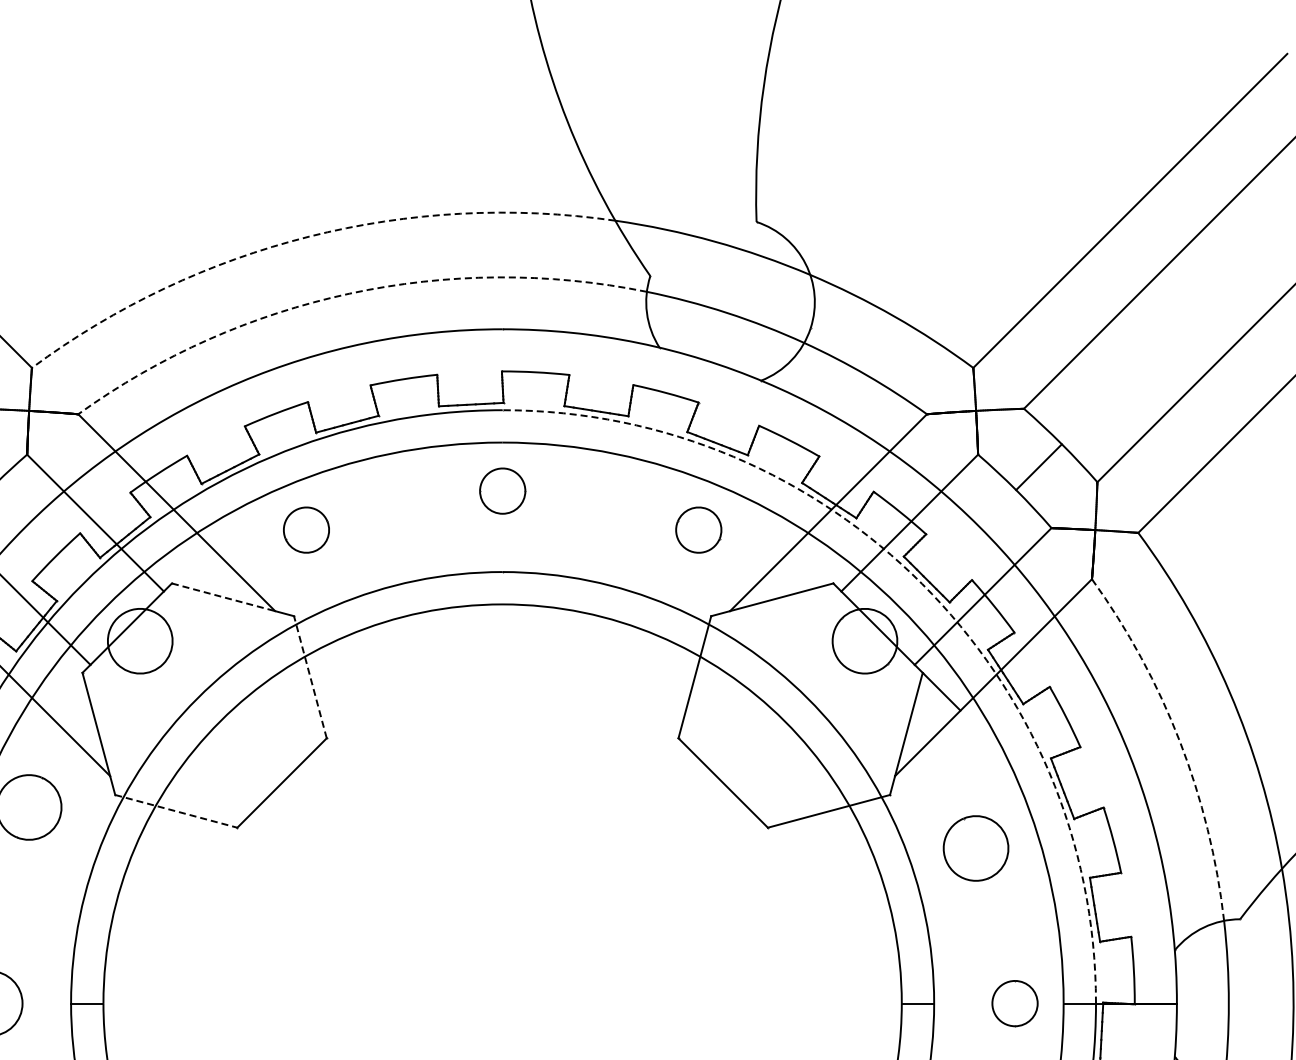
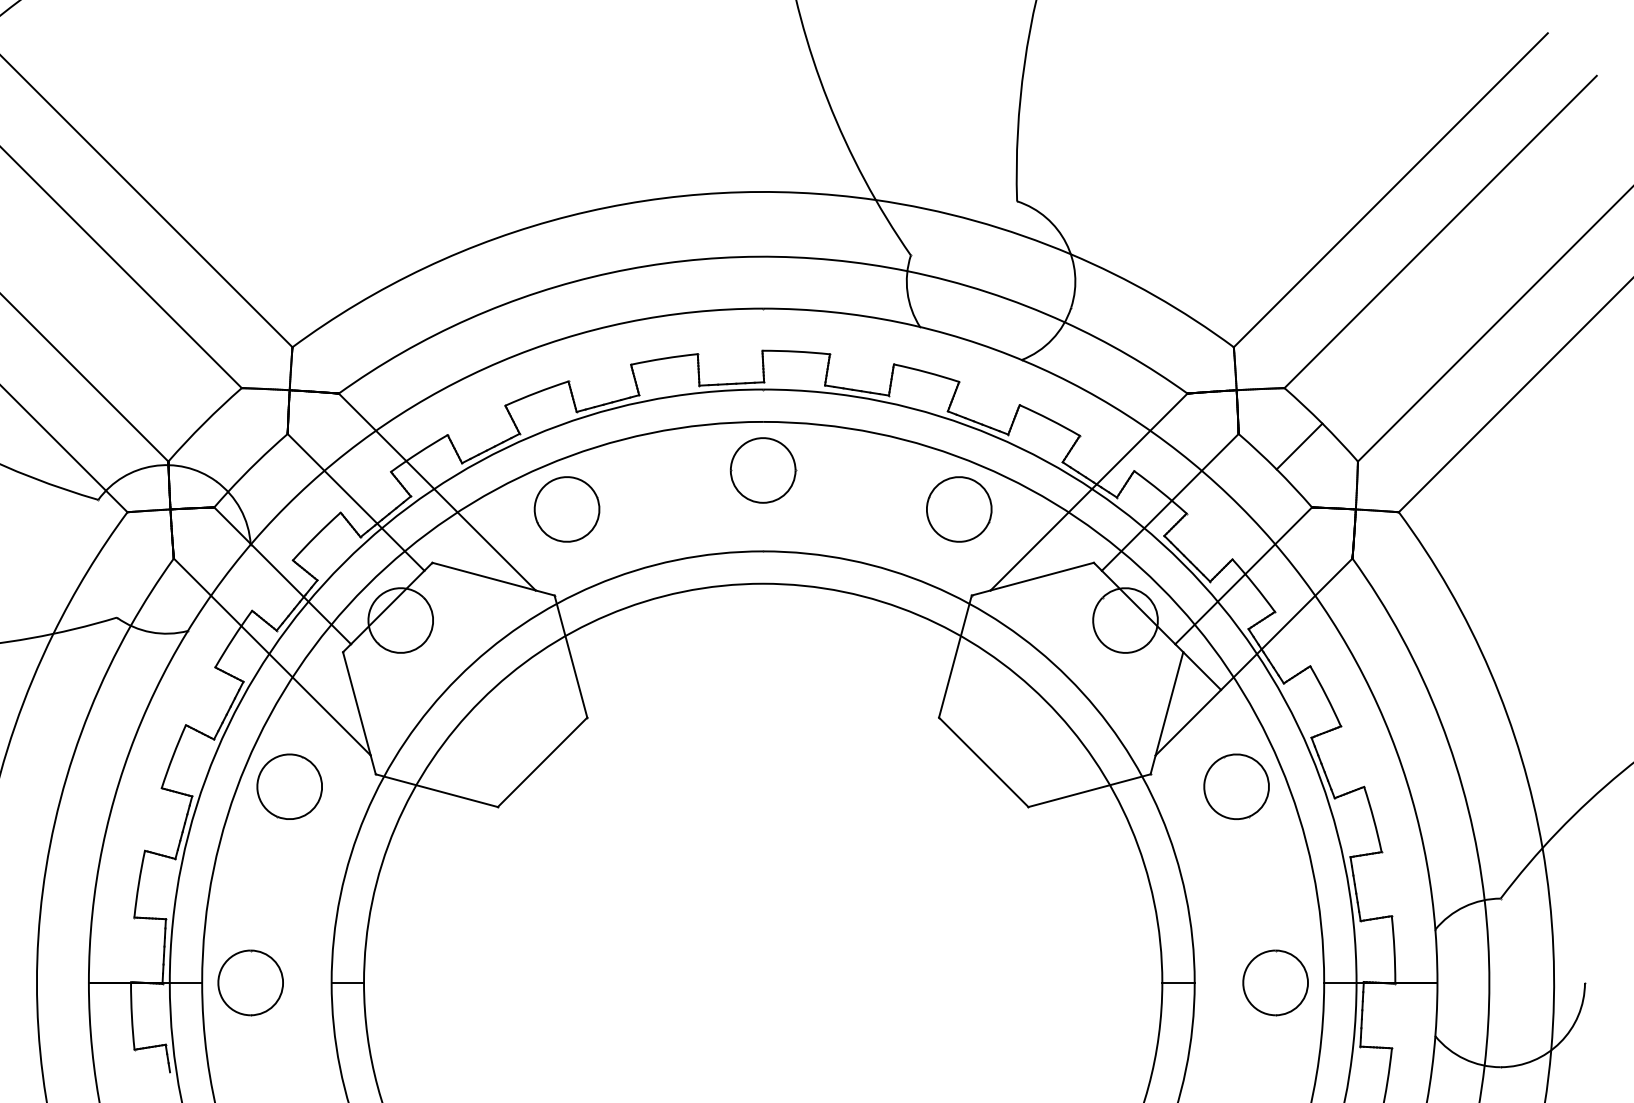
arc: (308, 237) -> (569, 216), dashed -> solid
arc: (349, 293) -> (610, 272), dashed -> solid
part: (502, 491) -> (763, 470), size x1.43
part: (305, 530) -> (566, 509), size x1.43
part: (698, 530) -> (959, 509), size x1.43
arc: (921, 584) -> (1182, 563), dashed -> solid
line: (223, 597) -> (484, 576), dashed -> solid
line: (309, 677) -> (570, 656), dashed -> solid
arc: (1179, 741) -> (1440, 720), dashed -> solid
line: (176, 811) -> (437, 790), dashed -> solid
part: (975, 848) -> (1236, 786), moved
part: (1014, 1003) -> (1275, 982), size x1.43

